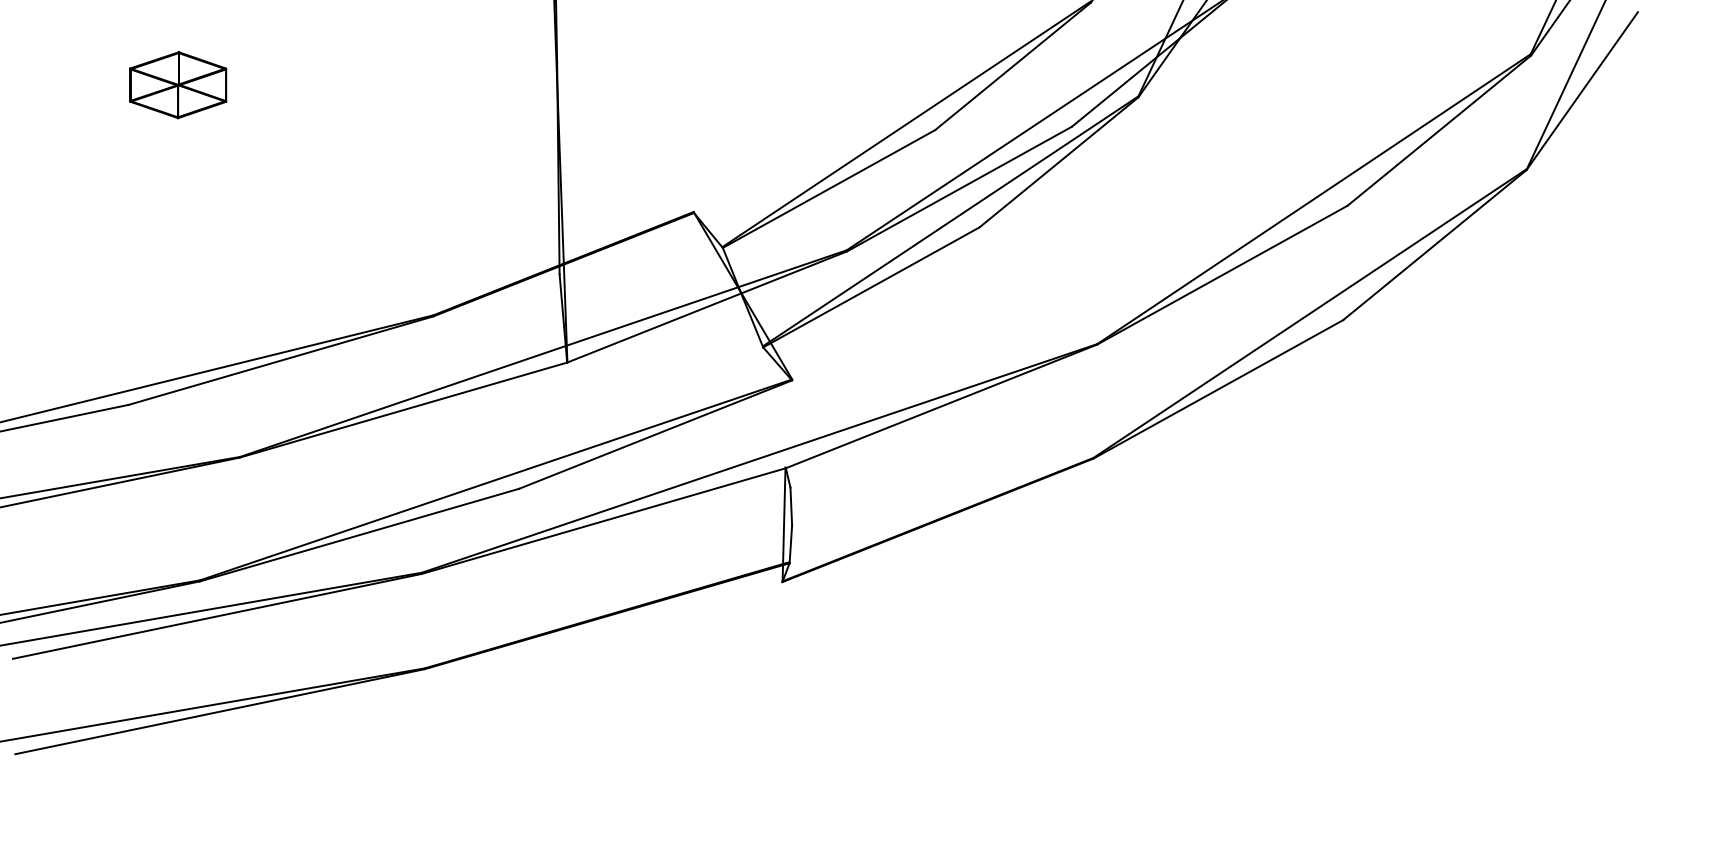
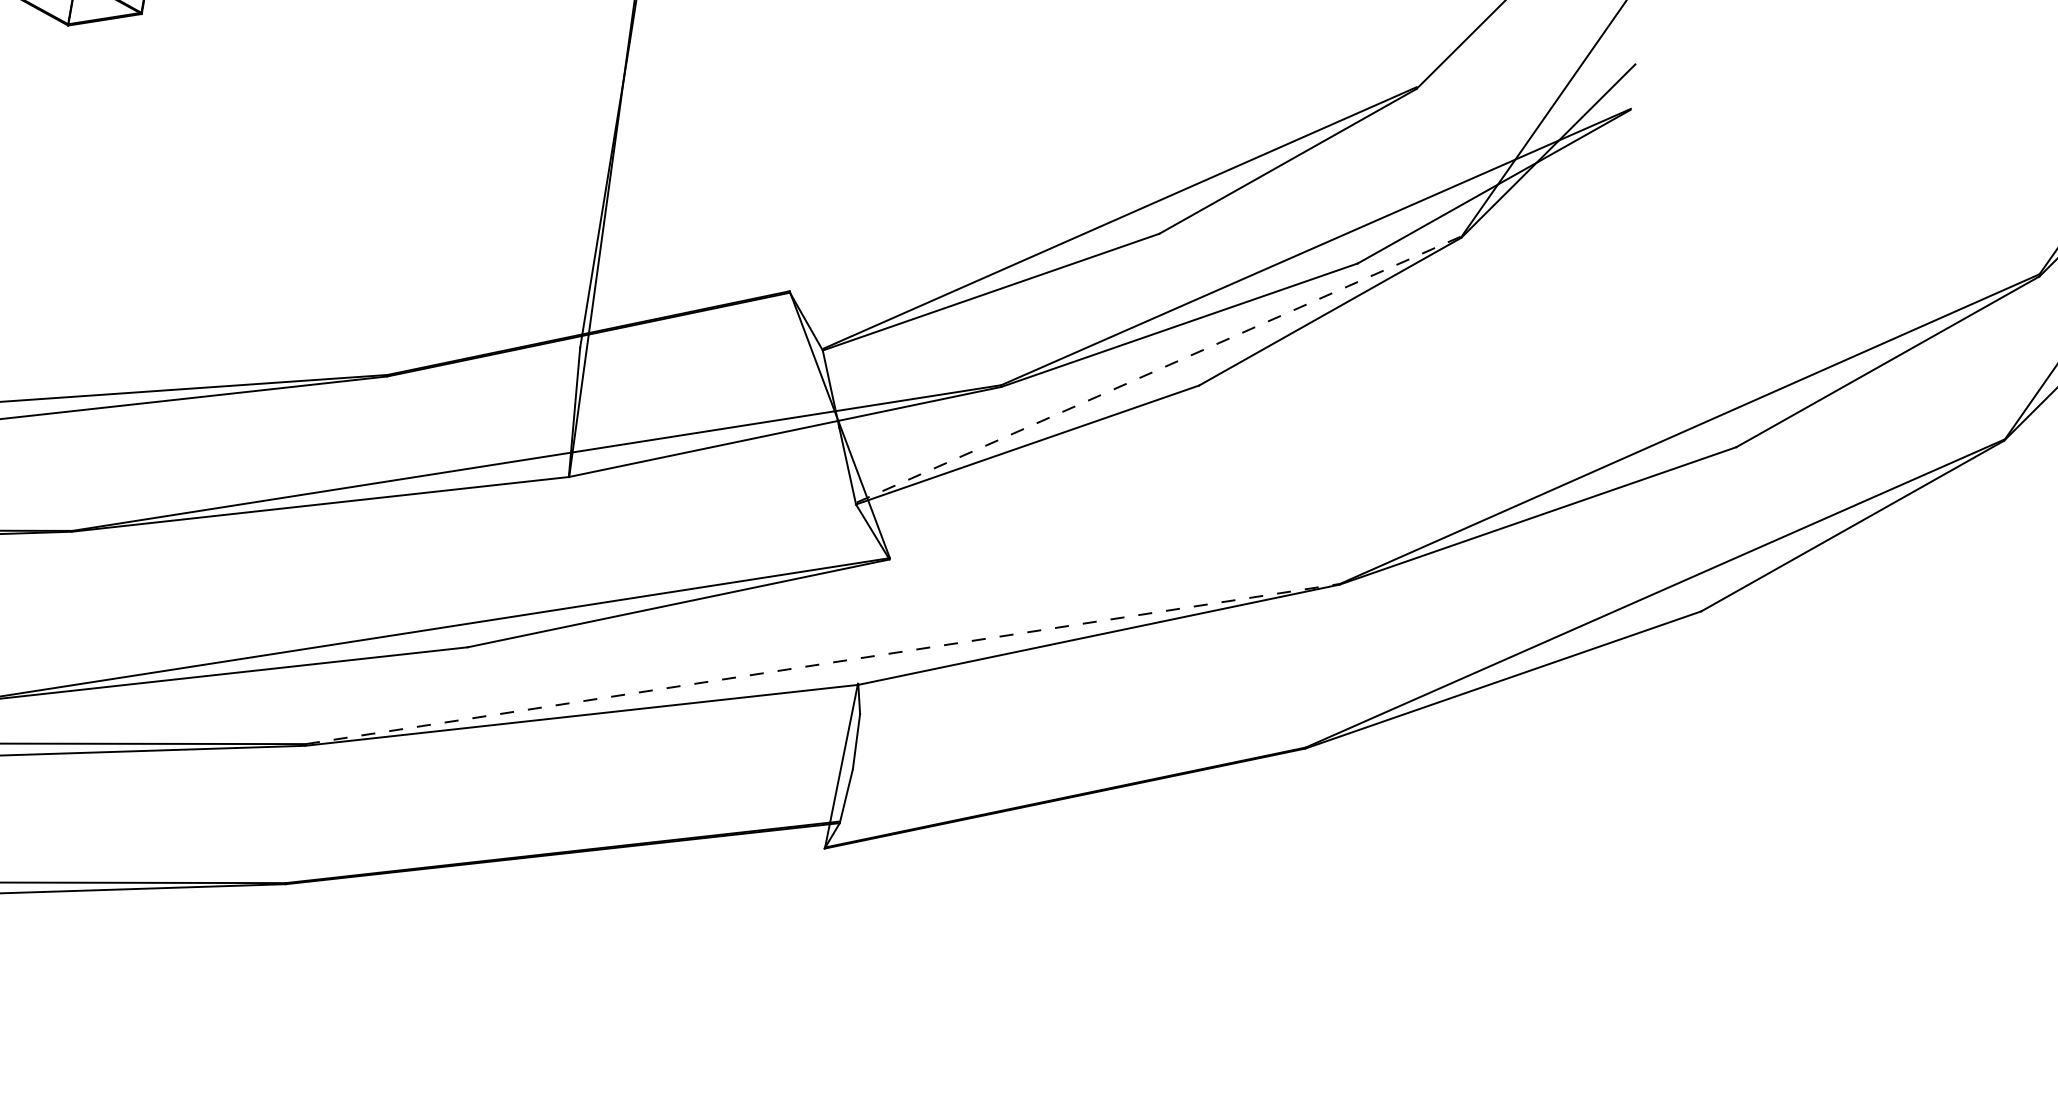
line: (951, 220) -> (1160, 368), solid -> dashed
line: (759, 458) -> (822, 664), solid -> dashed

